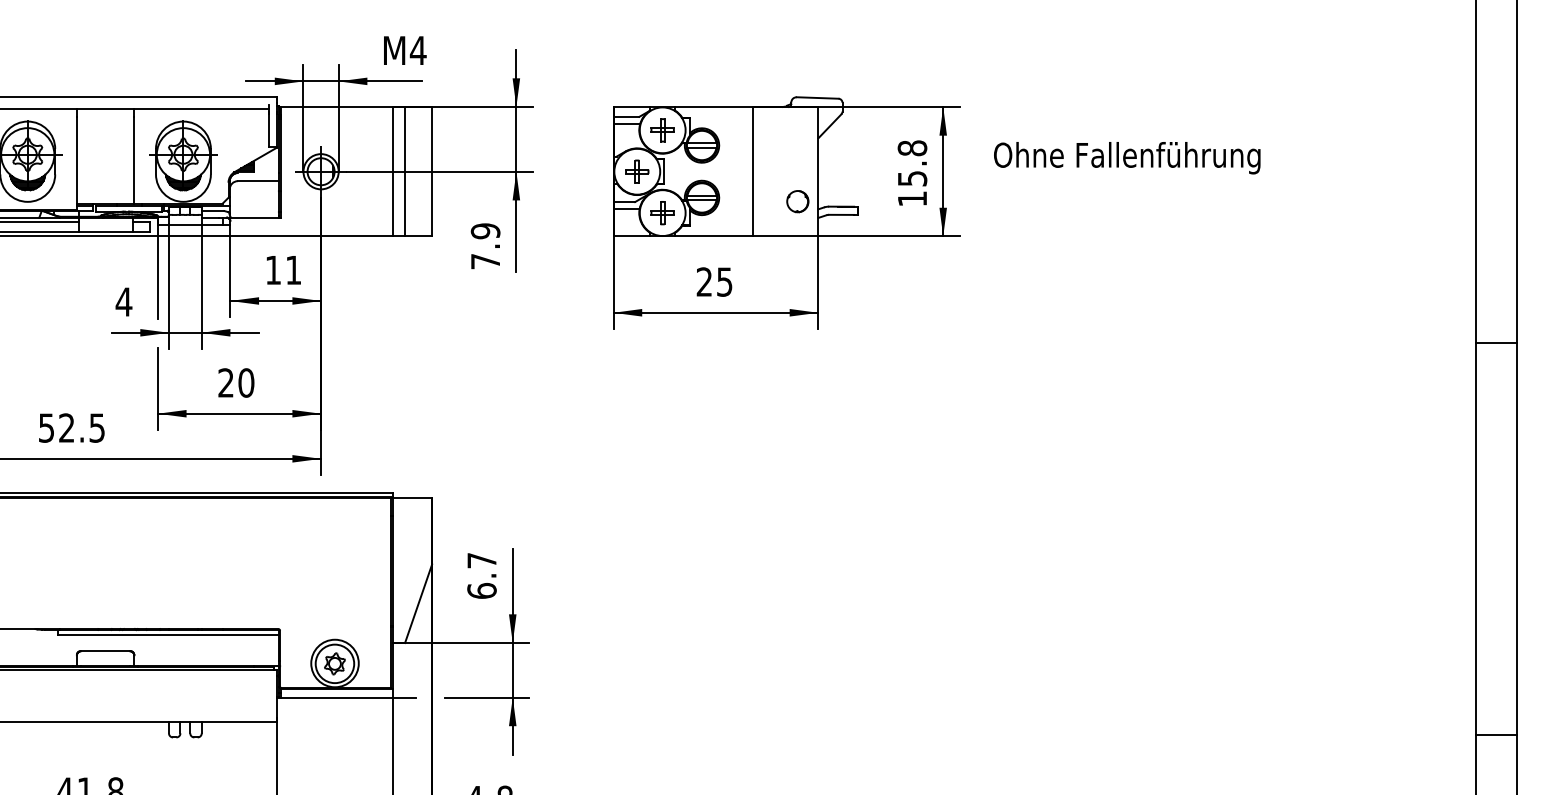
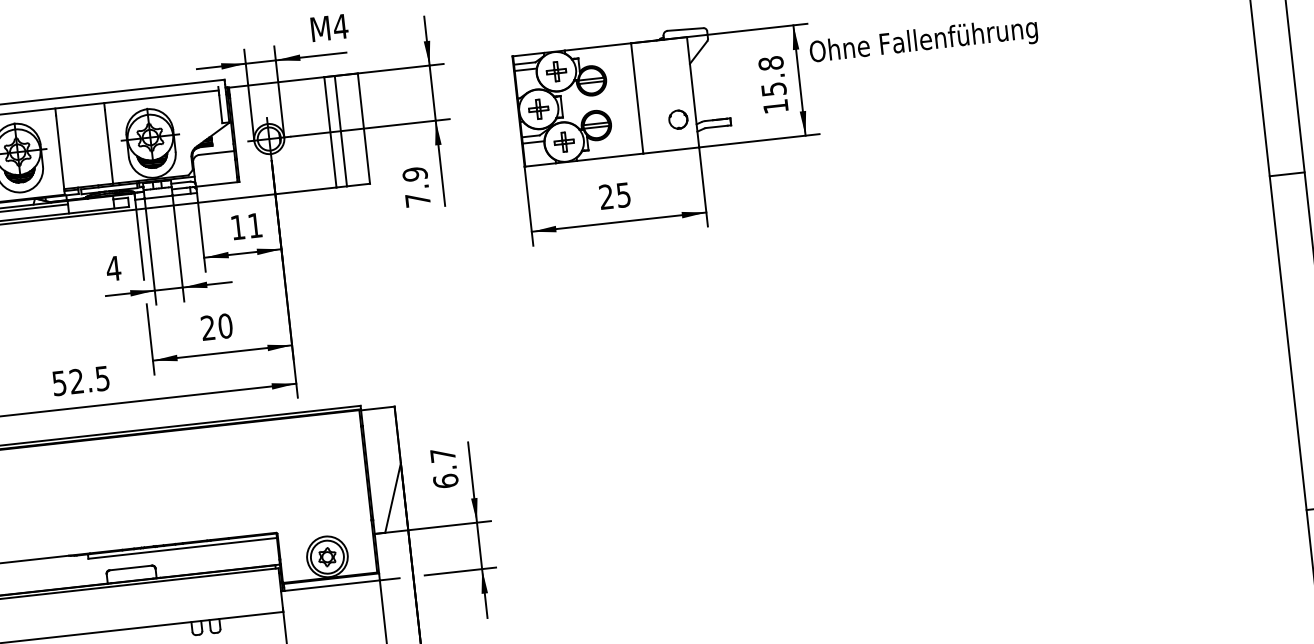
text: (1127, 158) -> (924, 42), moved

